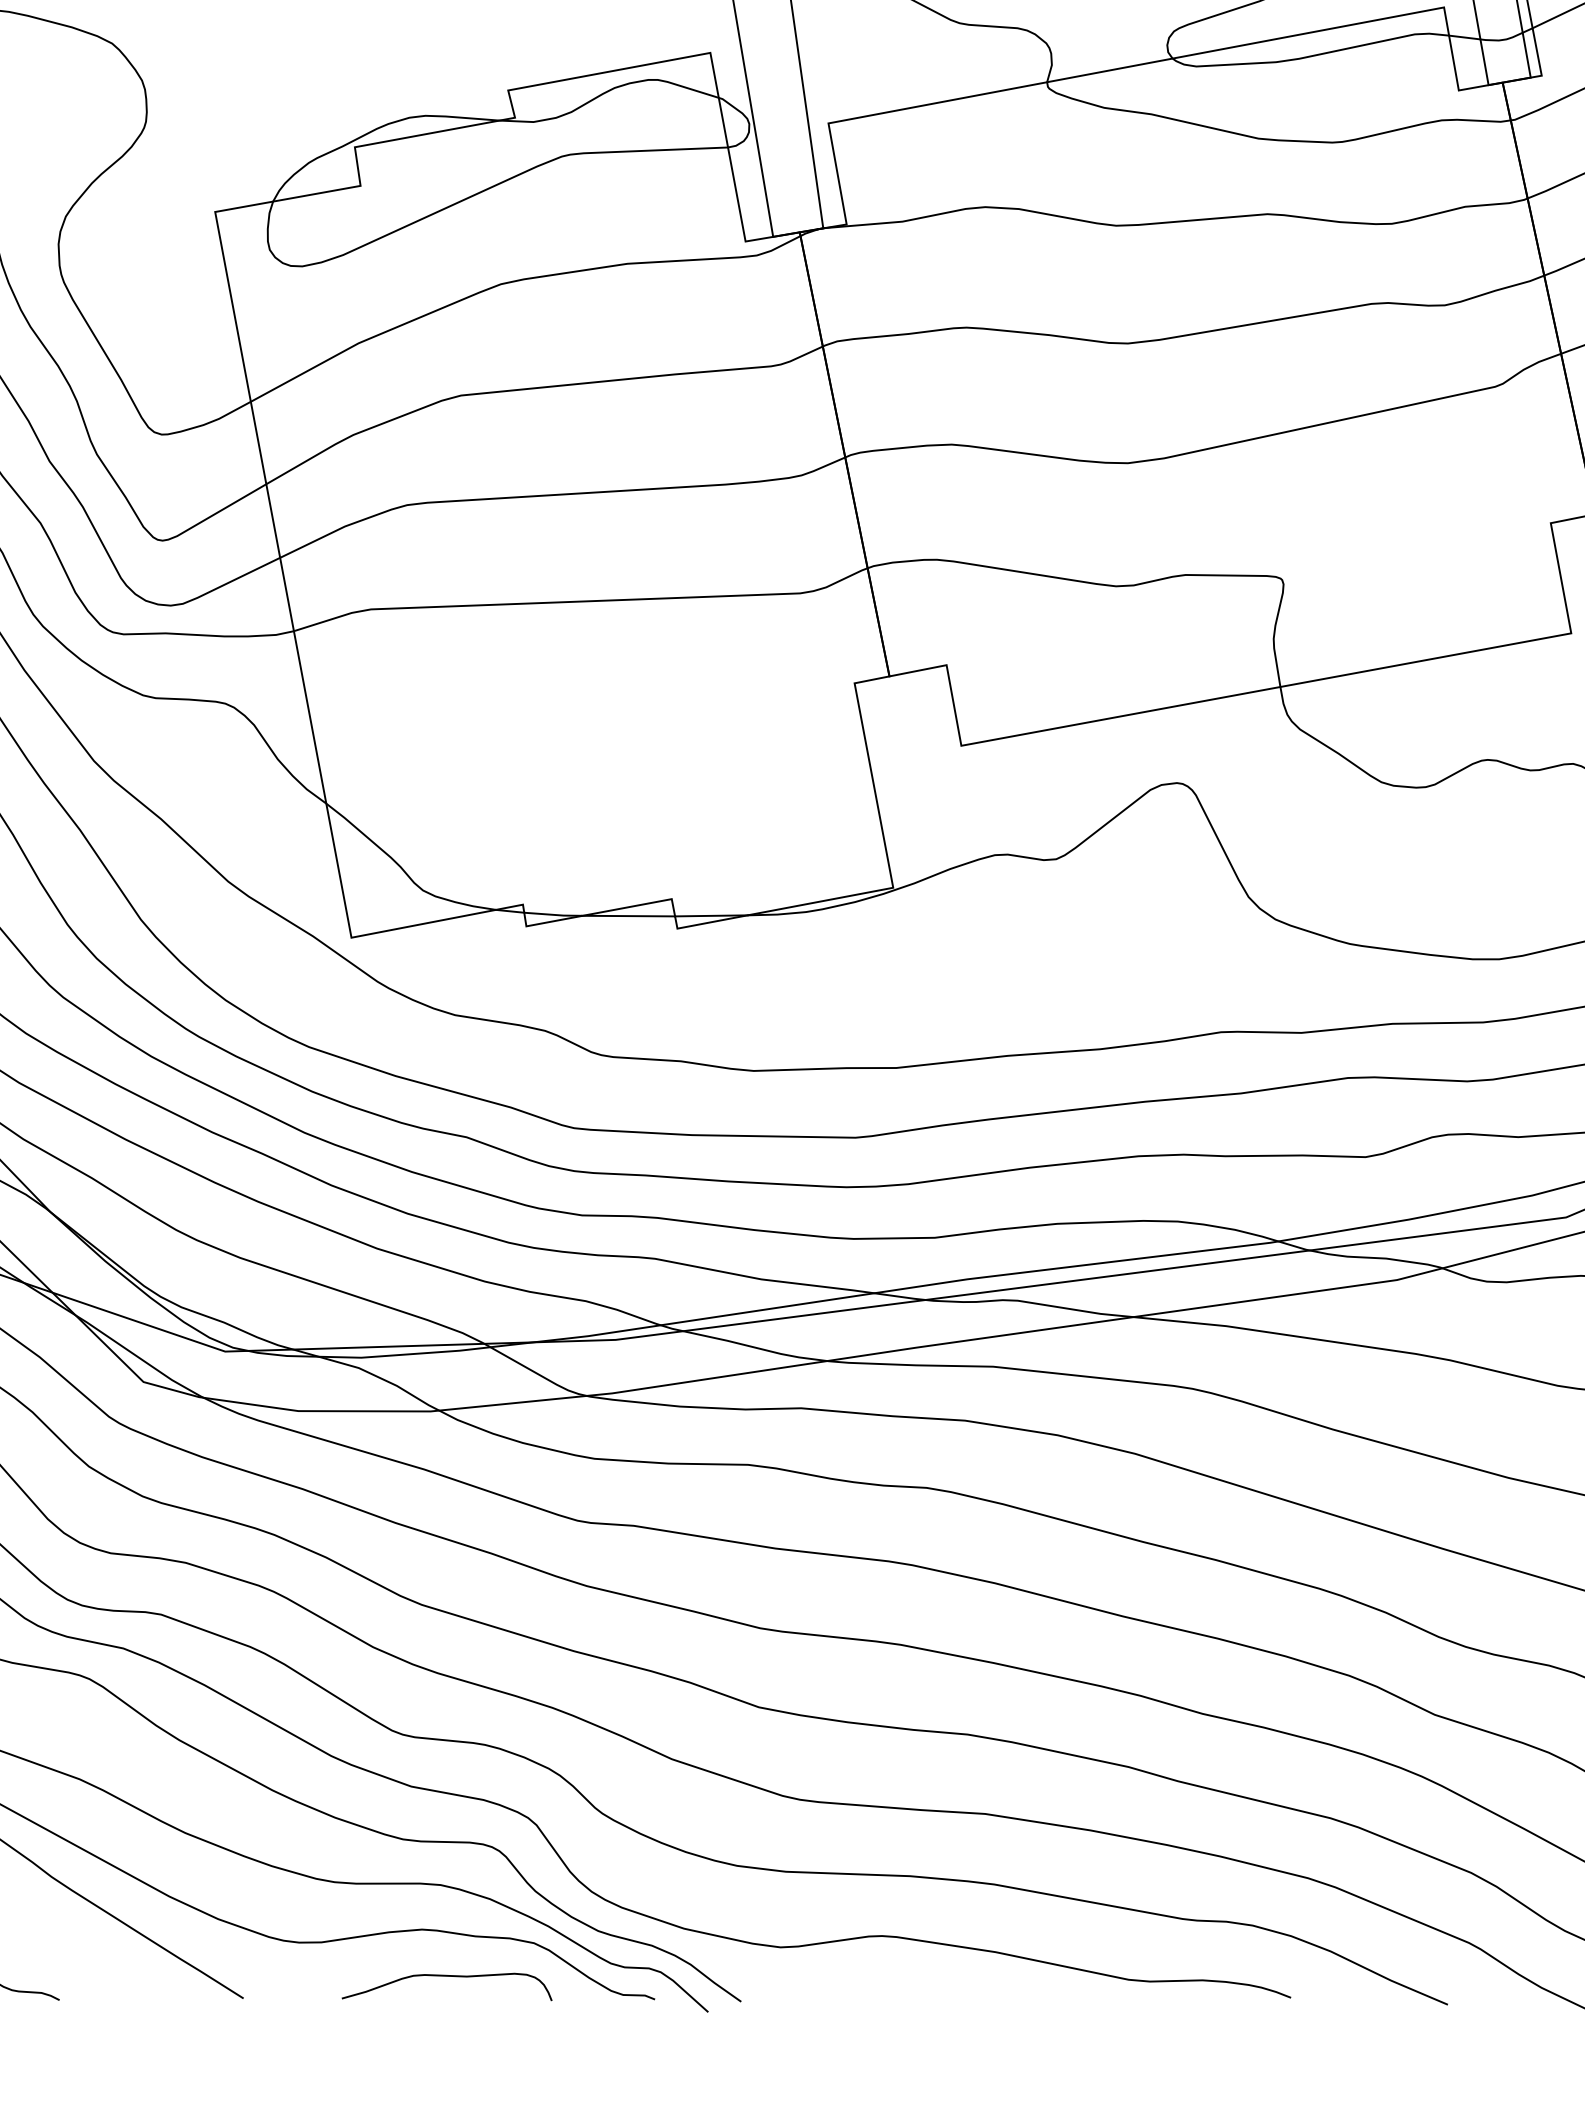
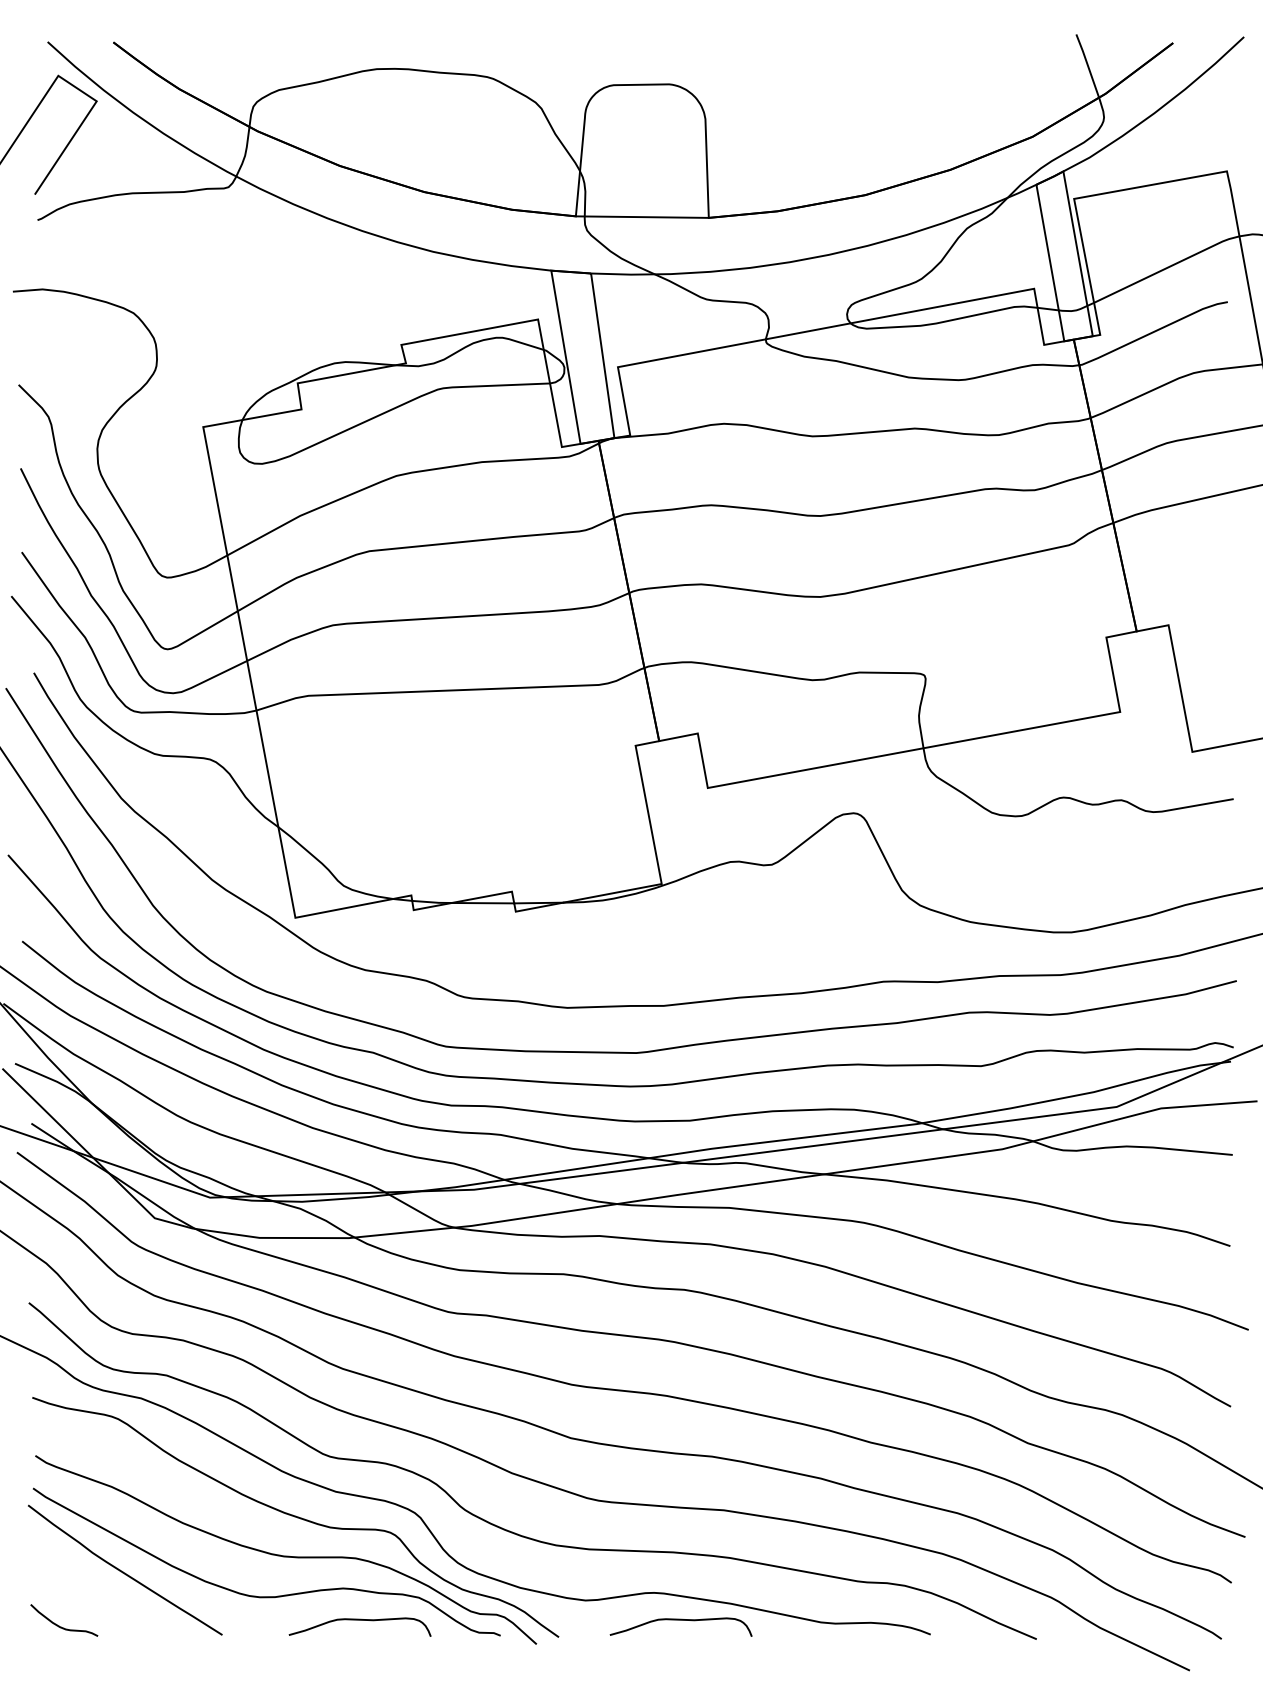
curve: (920, 1976) -> (680, 1620), added

